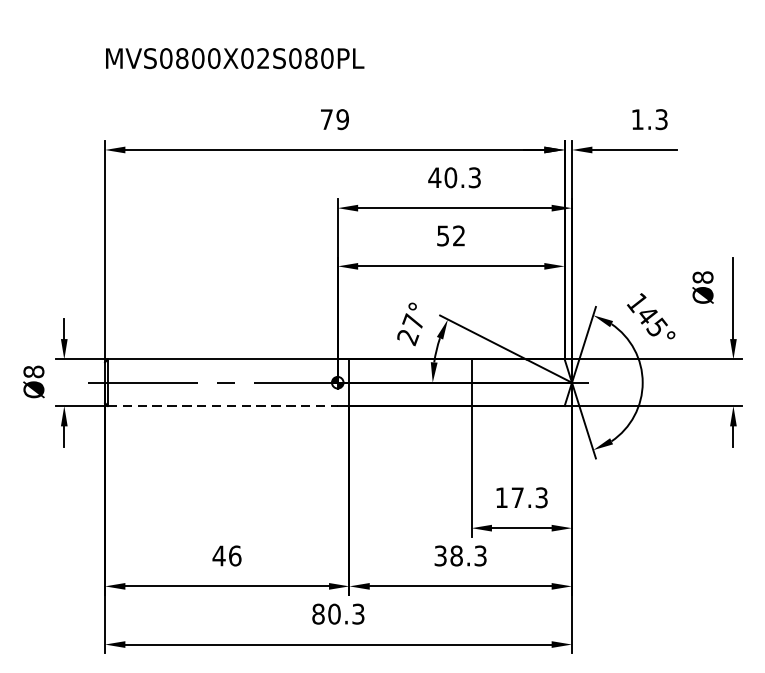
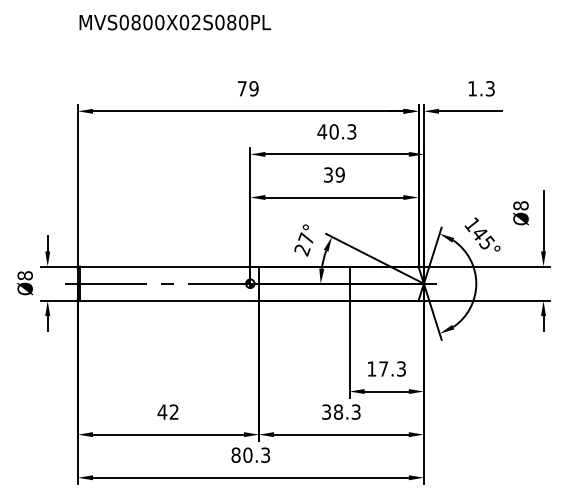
text: (234, 58) -> (174, 22), moved
text: (451, 235) -> (334, 174), 52 -> 39
line: (223, 406) -> (165, 301), dashed -> solid
text: (235, 555) -> (174, 411), 46 -> 42

